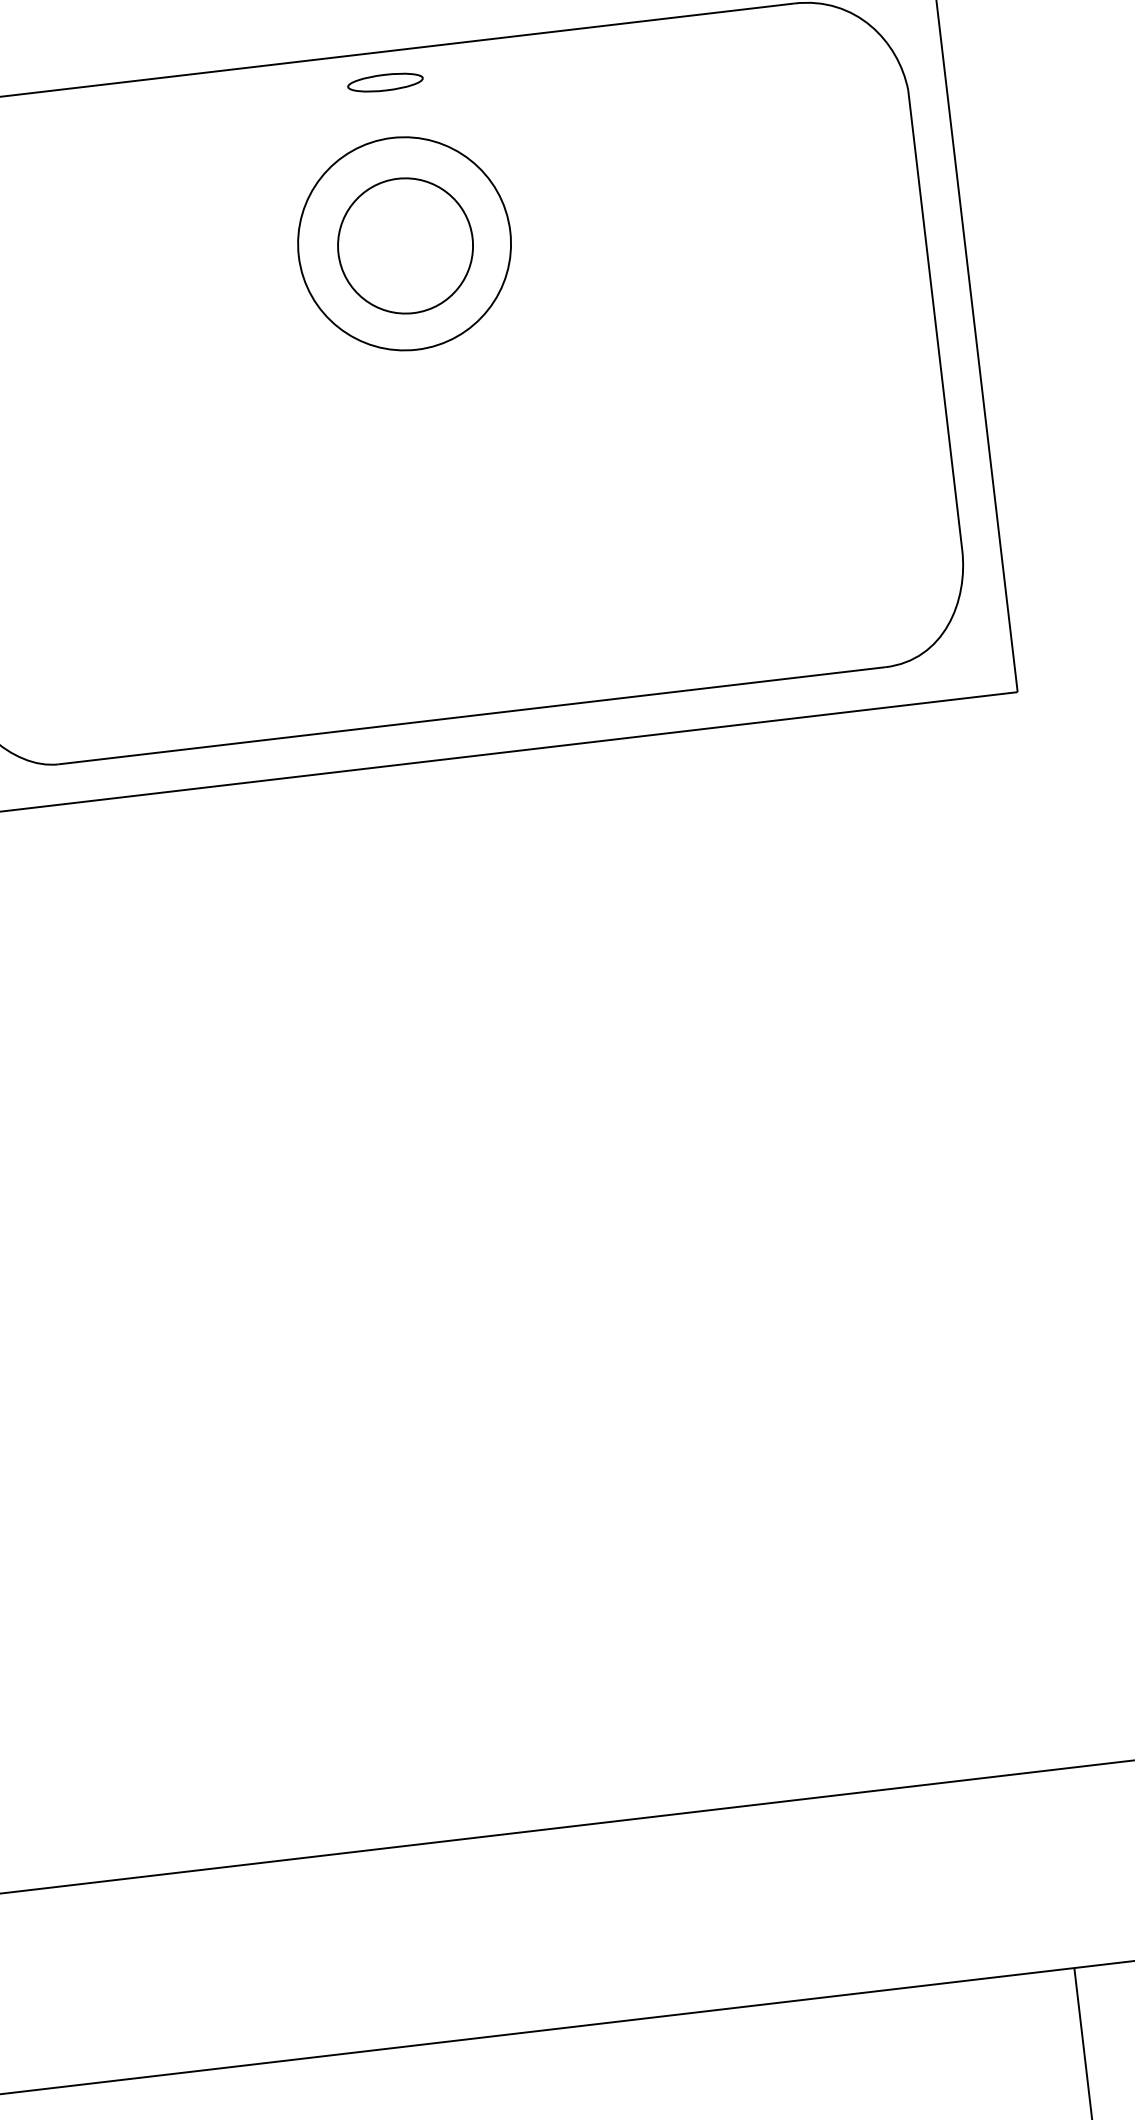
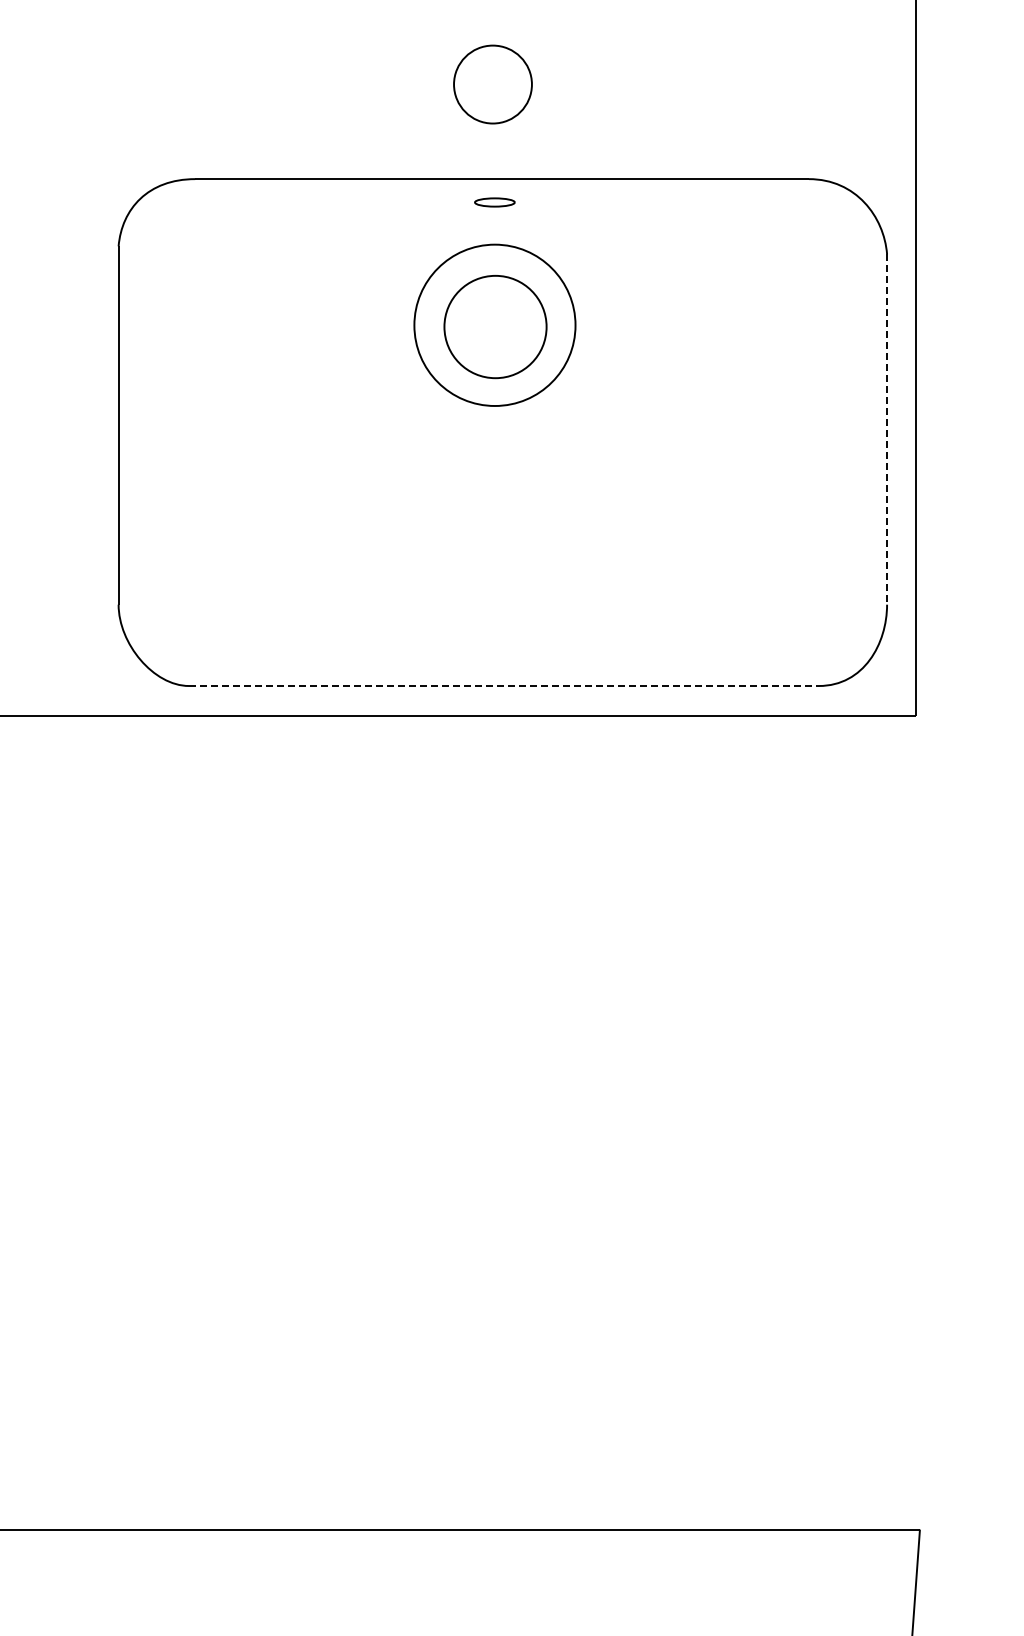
part: (385, 82) -> (494, 202), size x0.7
line: (935, 320) -> (887, 429), solid -> dashed
line: (471, 716) -> (503, 686), solid -> dashed

